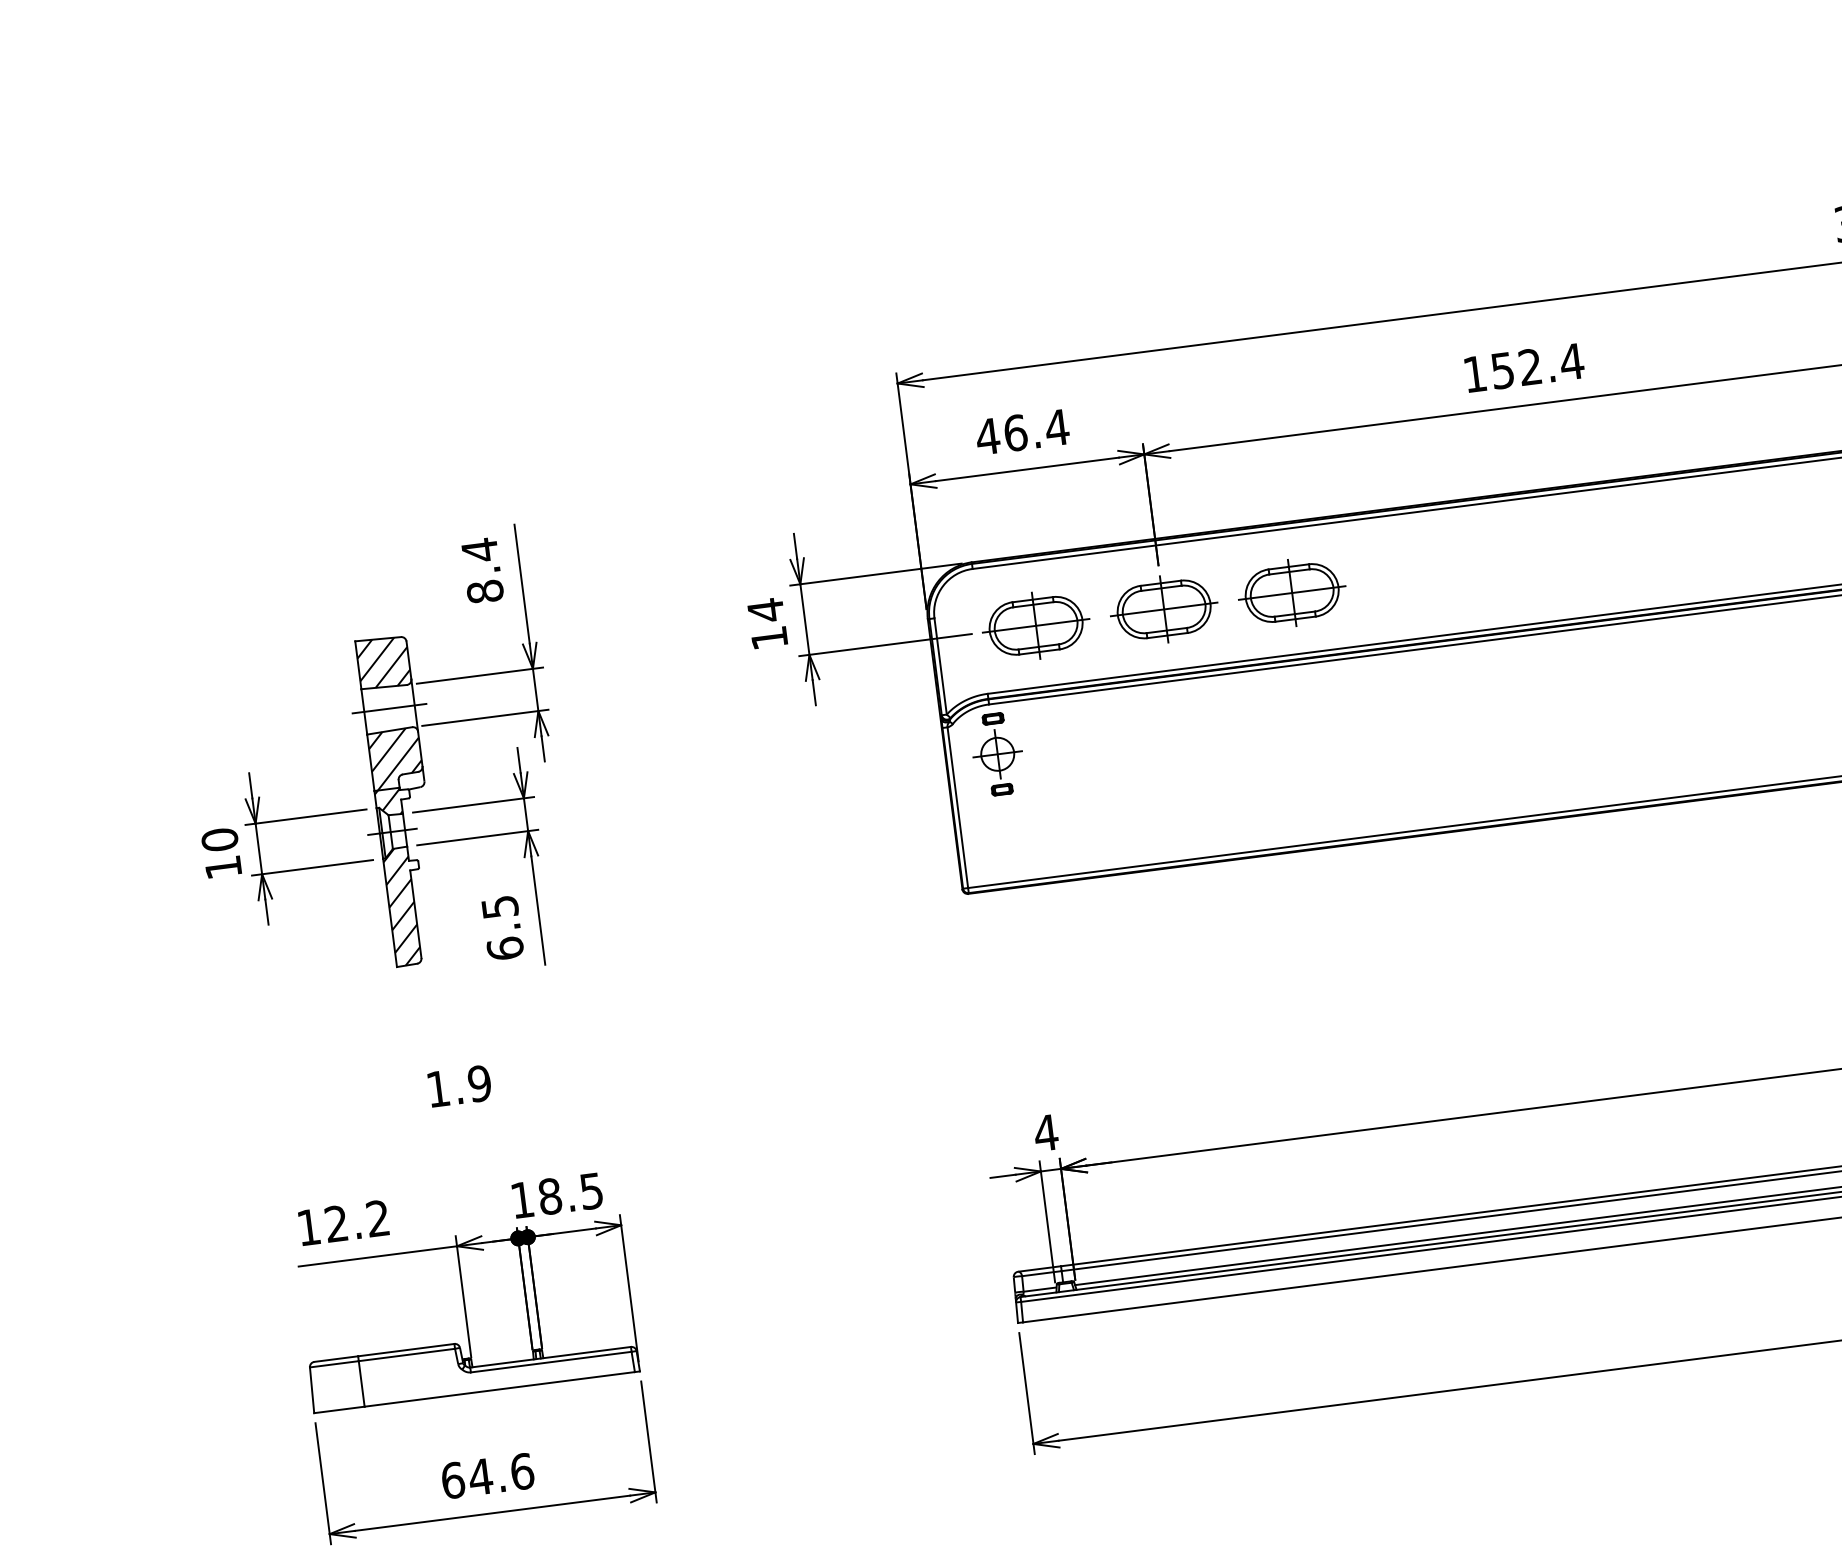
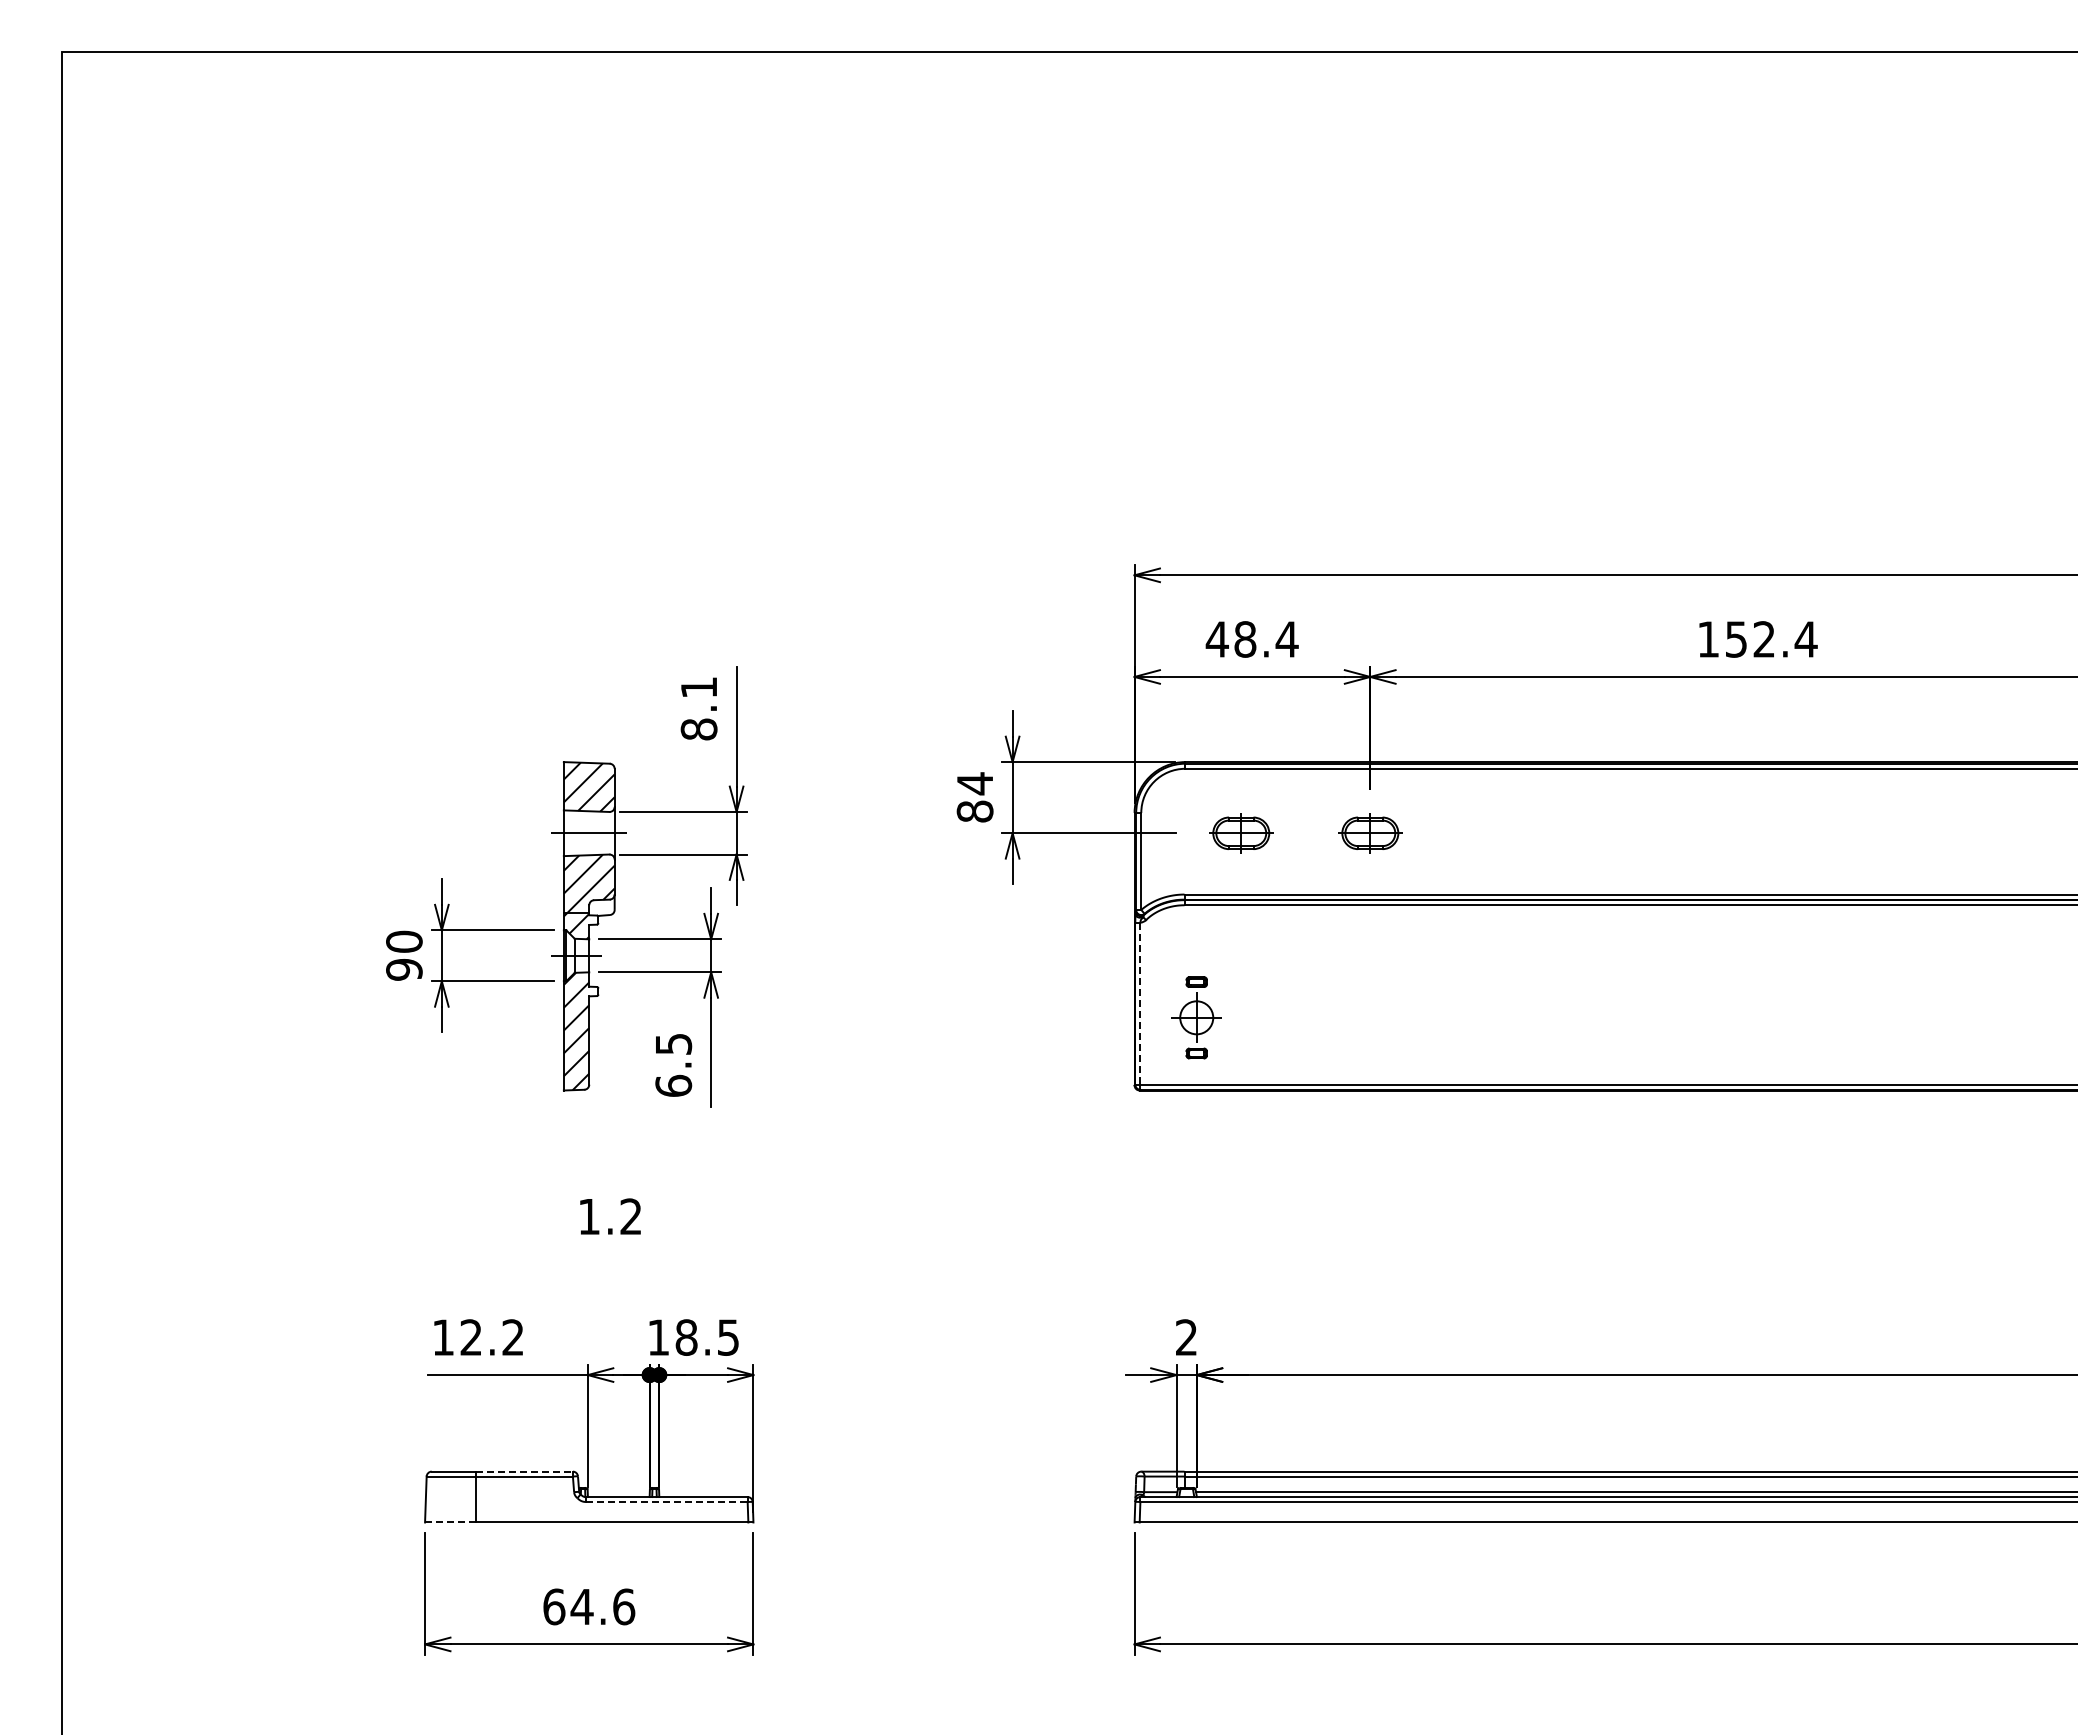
text: (1015, 433) -> (1245, 639), 46.4 -> 48.4
text: (479, 550) -> (698, 687), 8.4 -> 8.1
part: (1292, 593) -> (1499, 833), removed
part: (1164, 609) -> (1370, 833), size x0.6
part: (1036, 626) -> (1241, 833), size x0.6
text: (768, 638) -> (974, 811), 14 -> 84
part: (997, 754) -> (1196, 1017), moved
line: (958, 808) -> (1140, 1004), solid -> dashed
text: (223, 867) -> (404, 969), 10 -> 90
text: (480, 1083) -> (631, 1216), 1.9 -> 1.2
text: (1045, 1132) -> (1186, 1337), 4 -> 2
line: (406, 1349) -> (524, 1471), solid -> dashed
line: (552, 1361) -> (667, 1501), solid -> dashed
line: (339, 1409) -> (450, 1522), solid -> dashed

